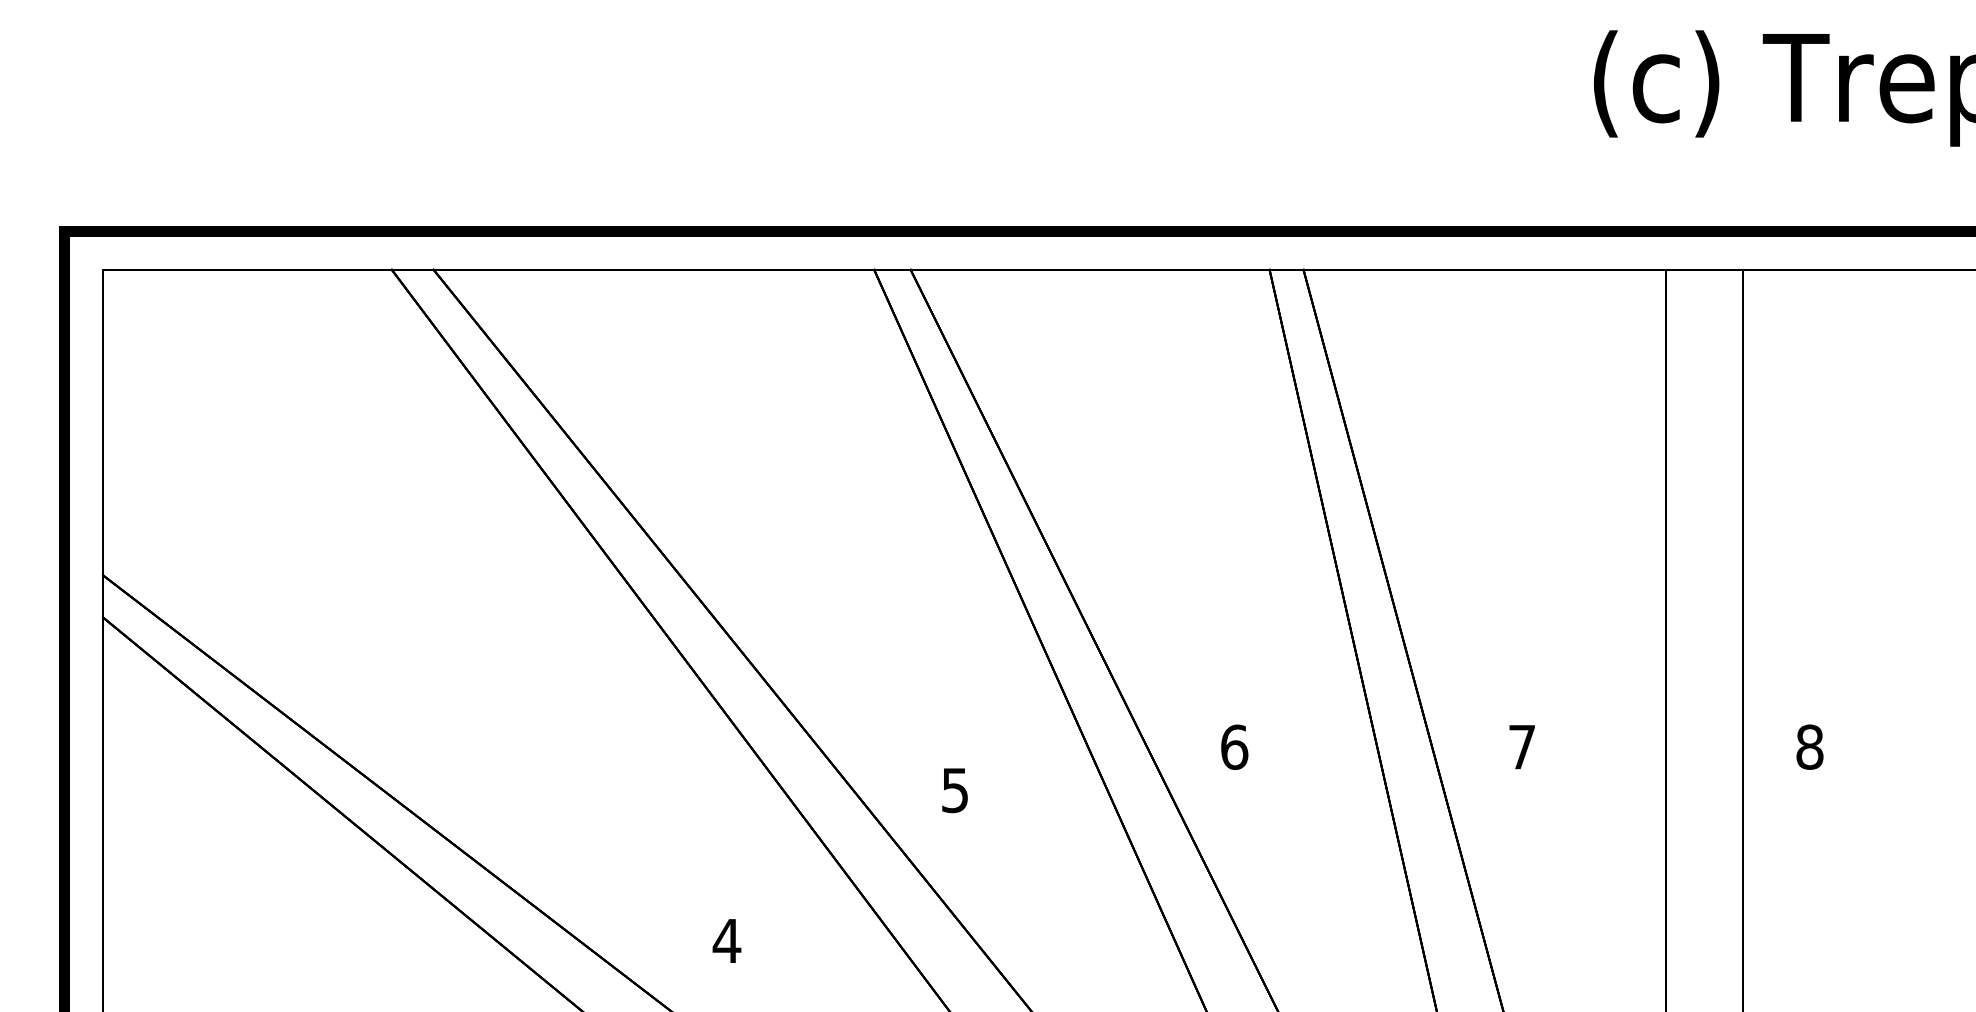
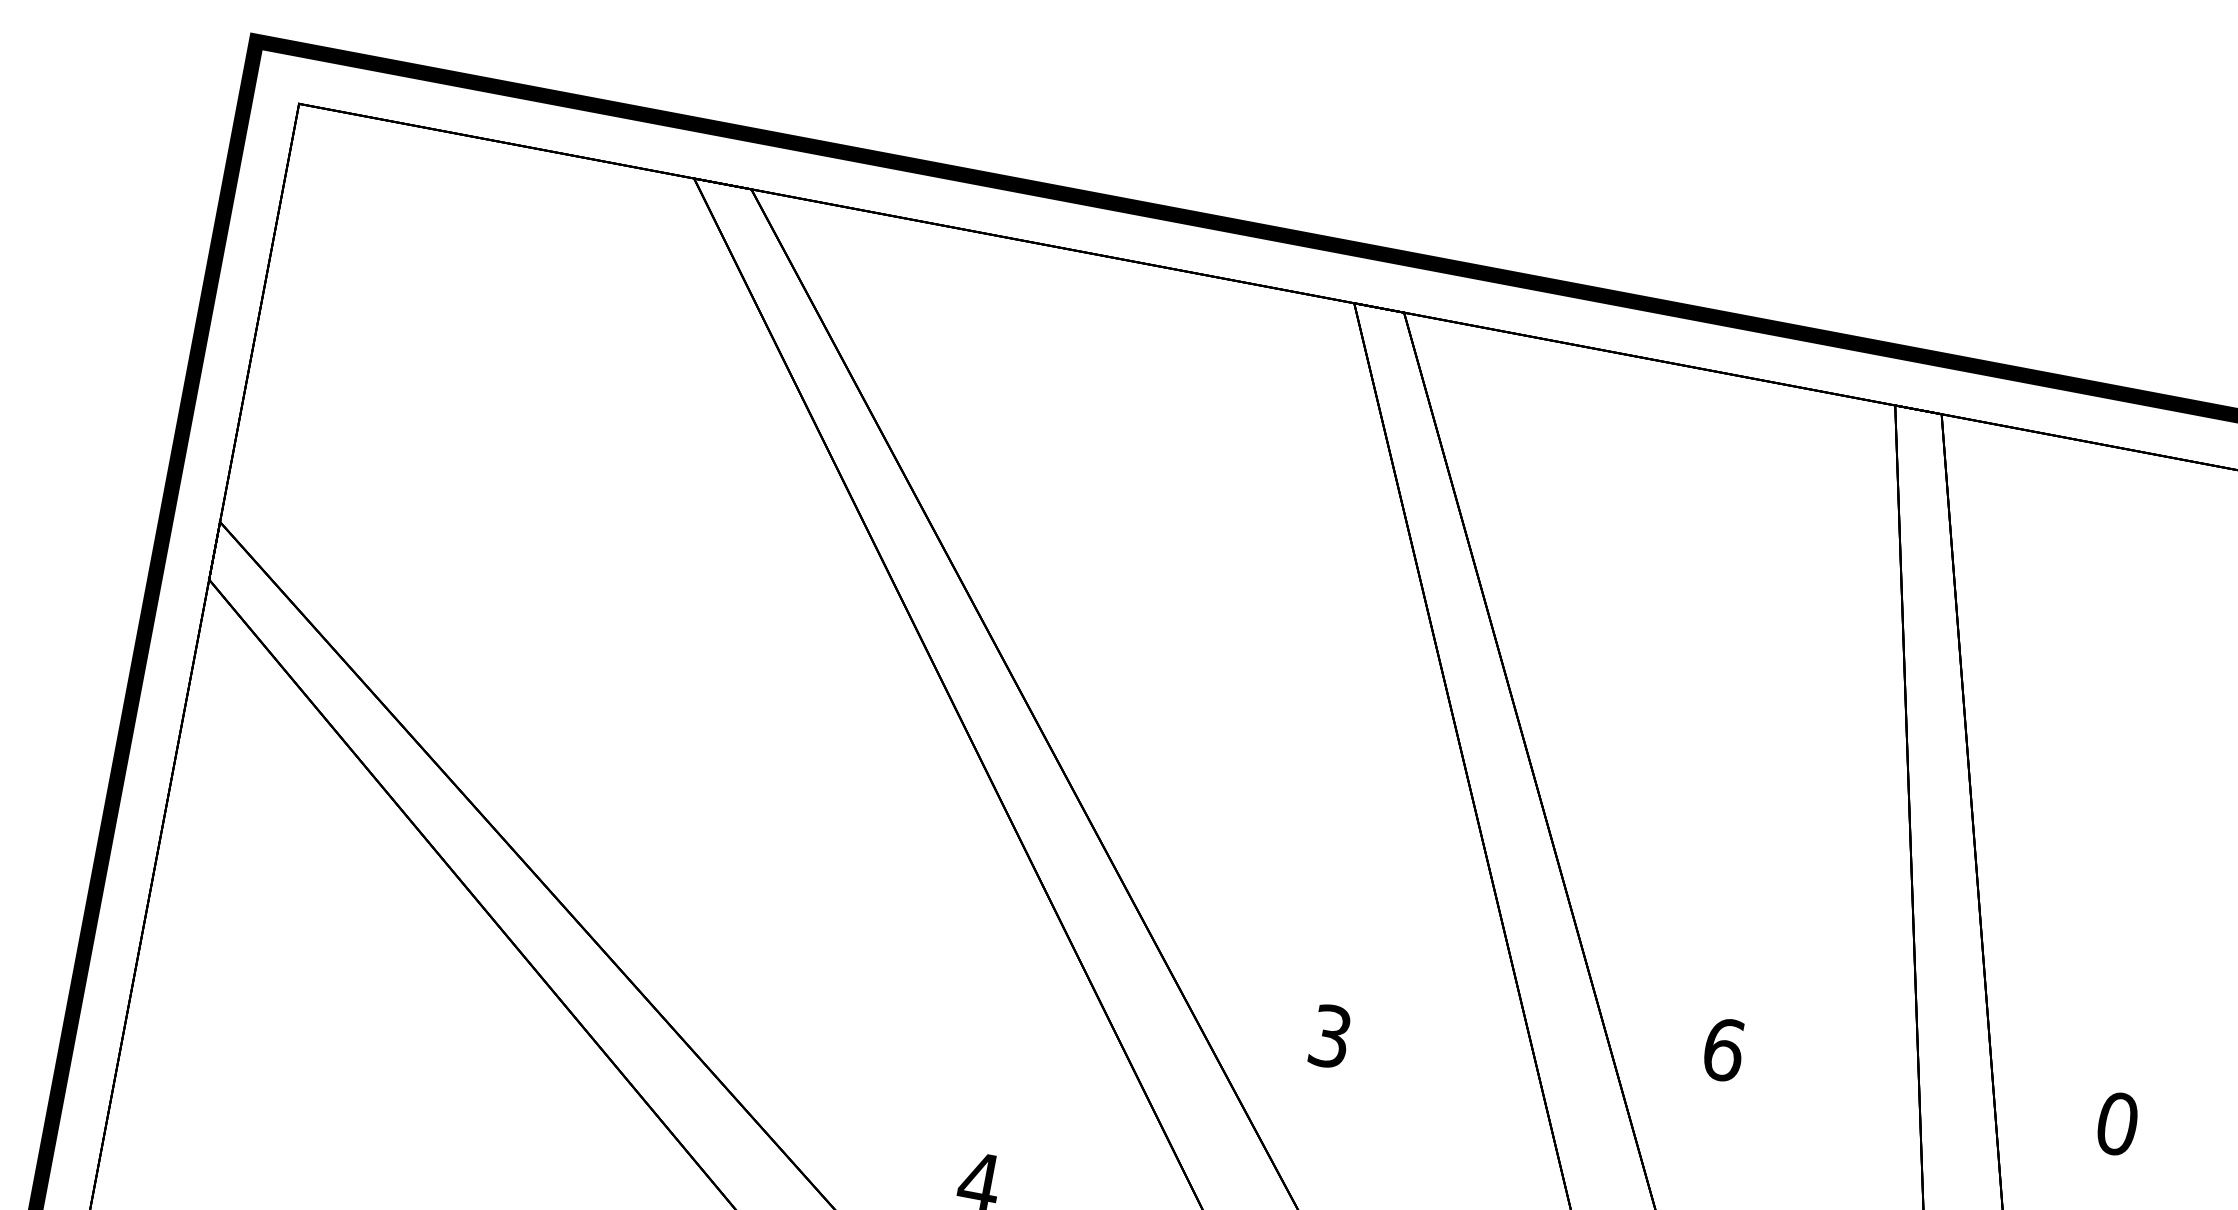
text: (1521, 746) -> (2116, 1122), 7 -> 0
text: (955, 789) -> (1331, 1035), 5 -> 3

